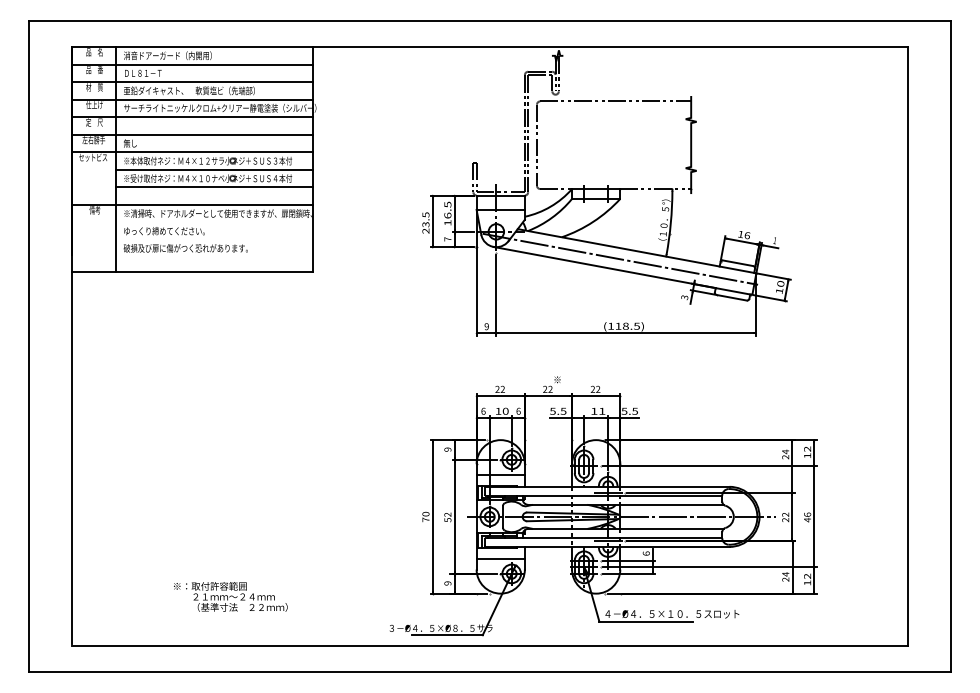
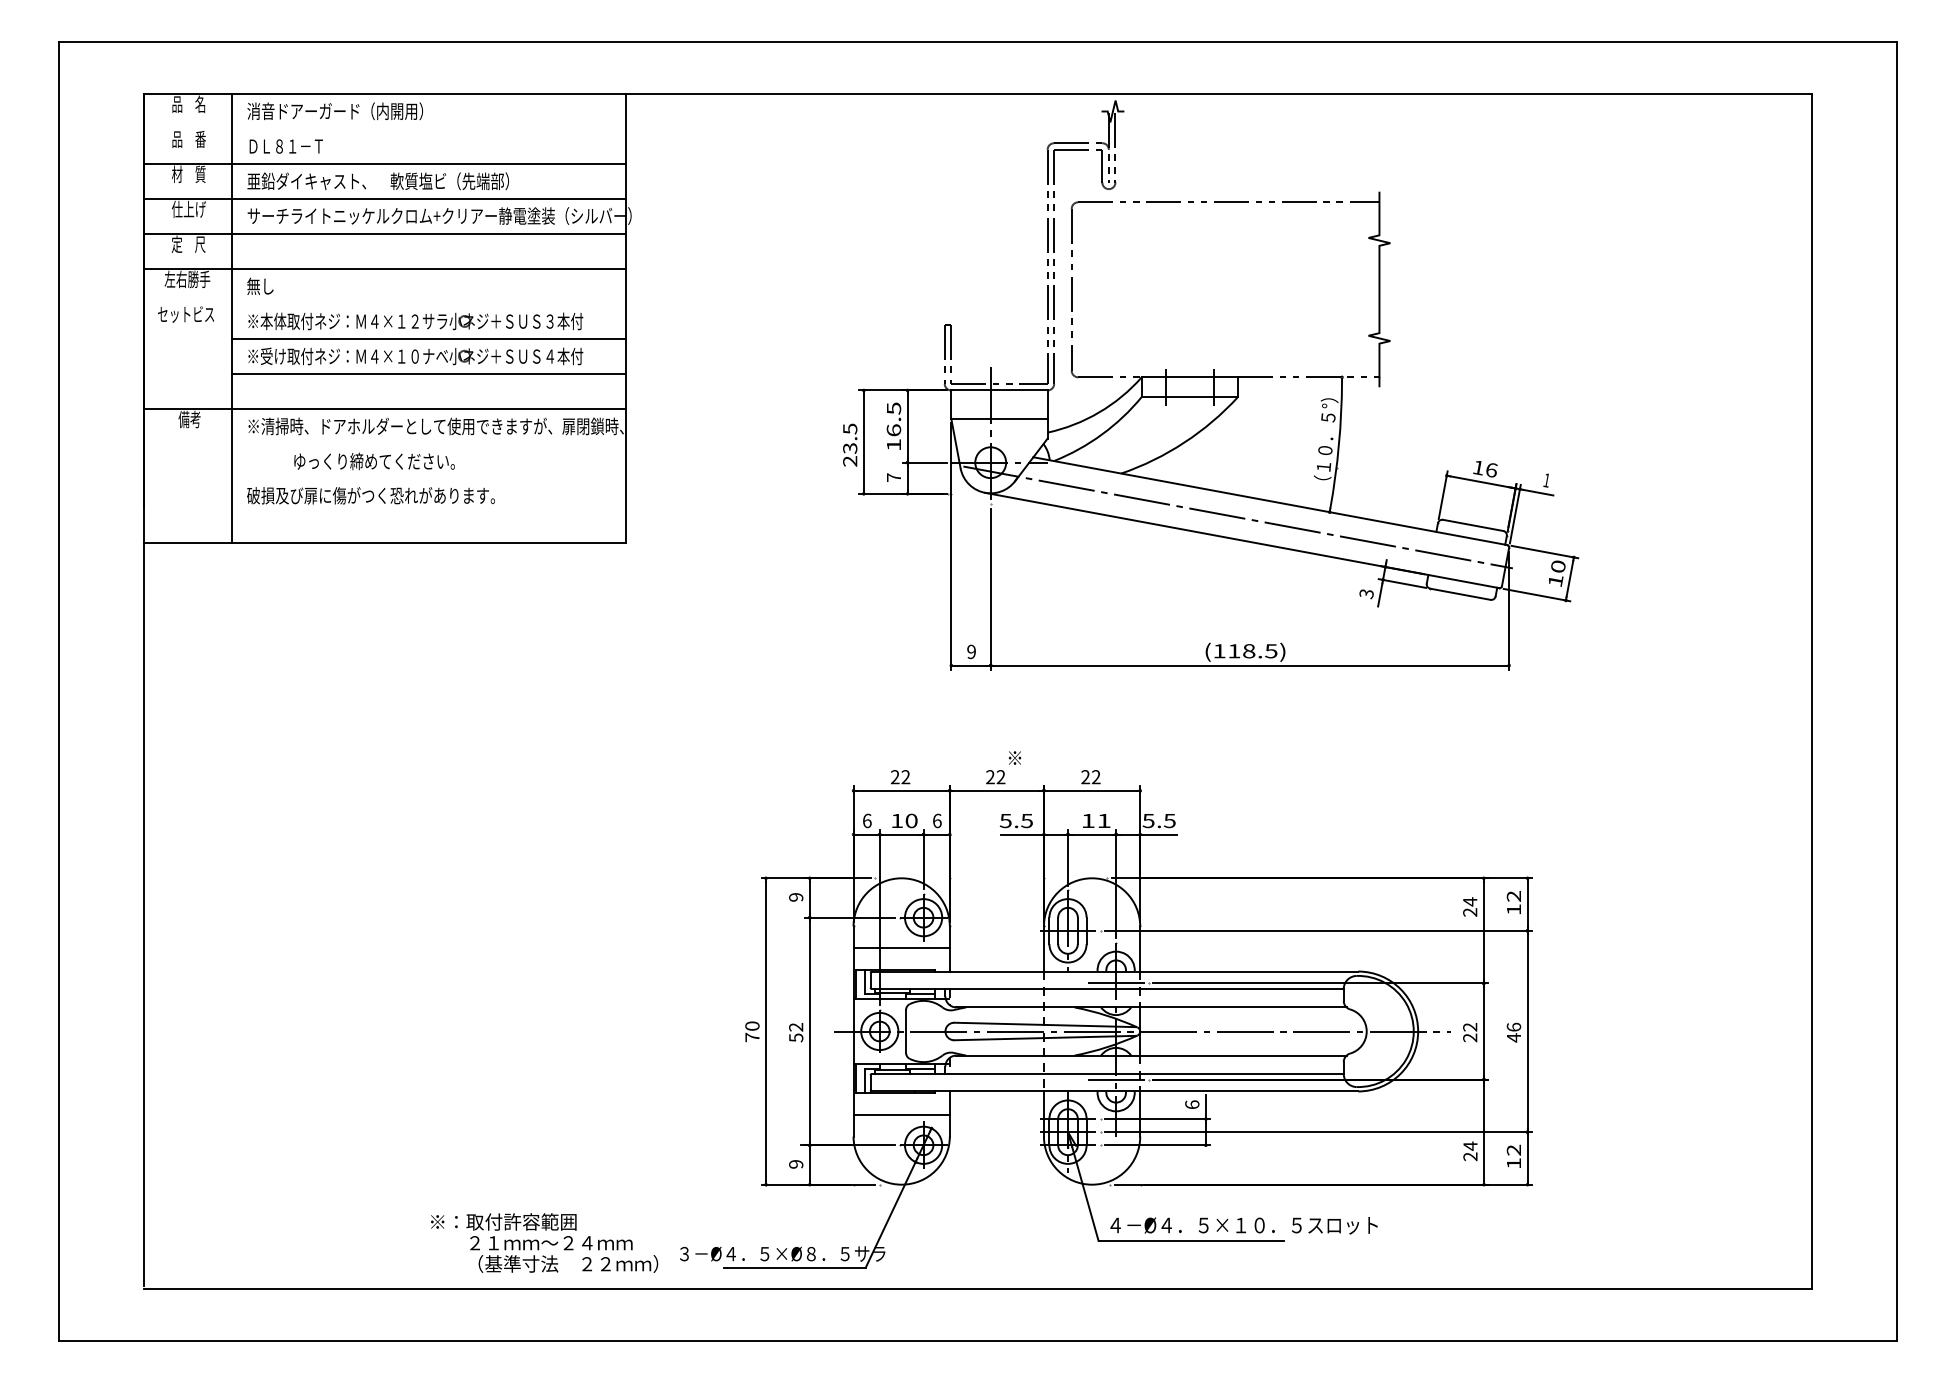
line: (192, 64) -> (384, 128), removed
line: (192, 152) -> (384, 304), removed
text: (164, 231) -> (374, 462), moved
part: (603, 506) -> (1106, 1010), moved
text: (230, 596) -> (543, 1242), moved

